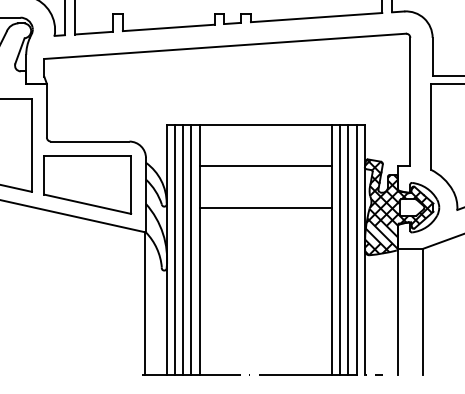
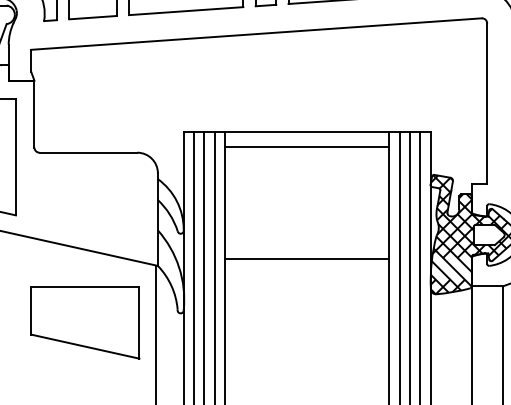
line: (265, 166) -> (306, 147), moved
part: (87, 184) -> (85, 322), moved
line: (265, 207) -> (306, 258), moved

